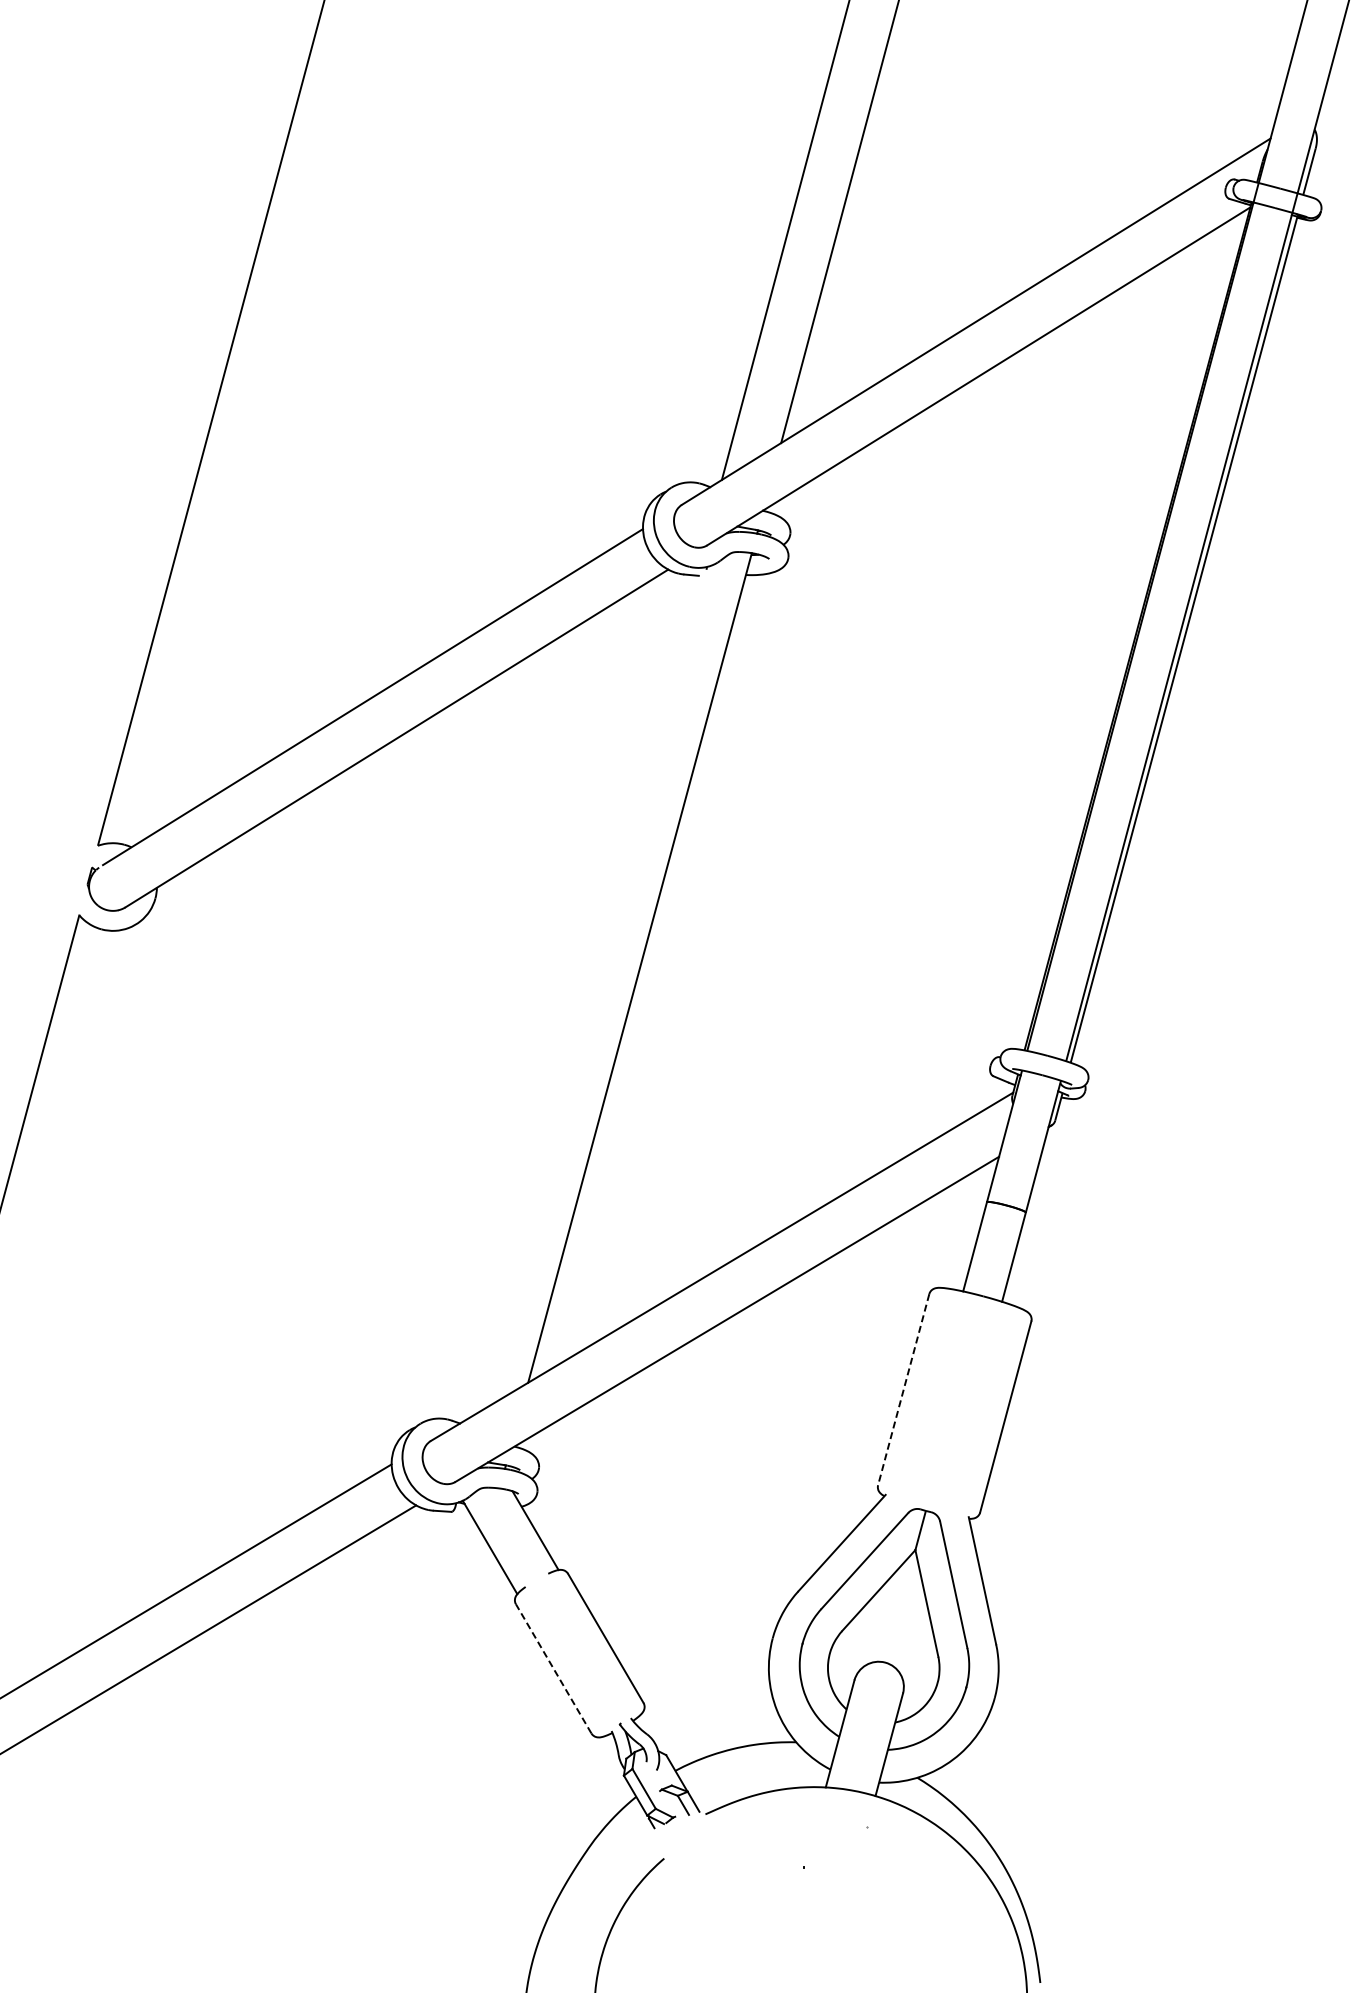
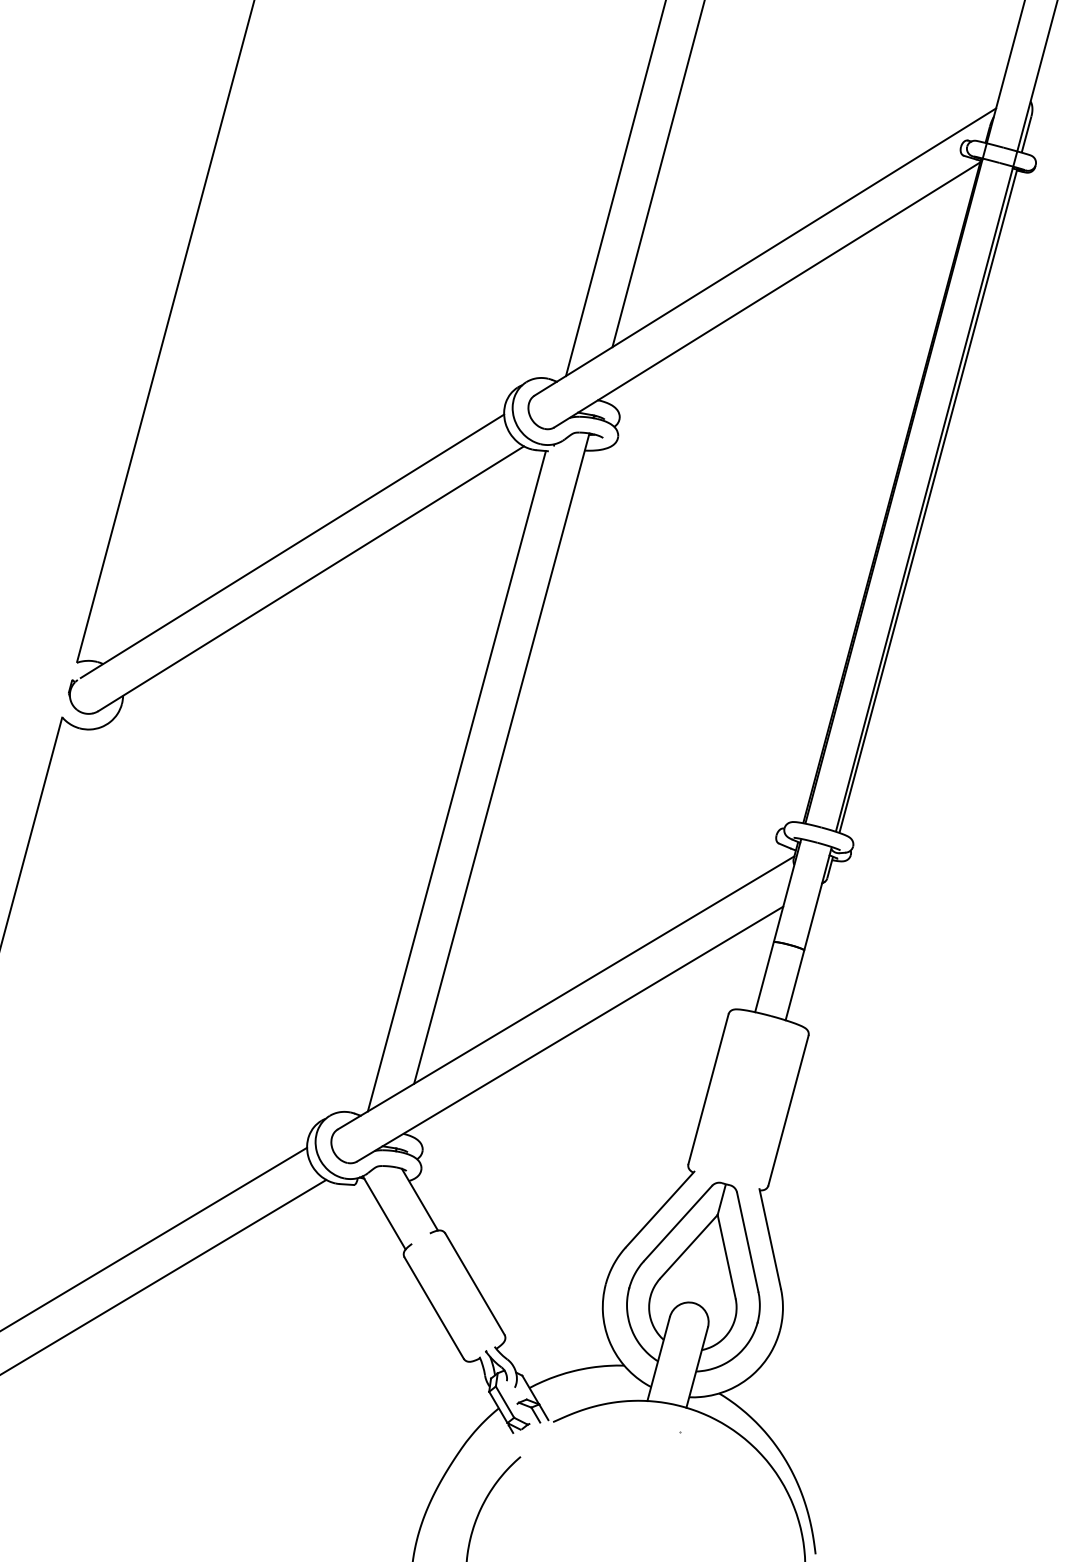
line: (582, 996) -> (456, 781), added
line: (903, 1389) -> (708, 1089), dashed -> solid
line: (553, 1668) -> (433, 1307), dashed -> solid

